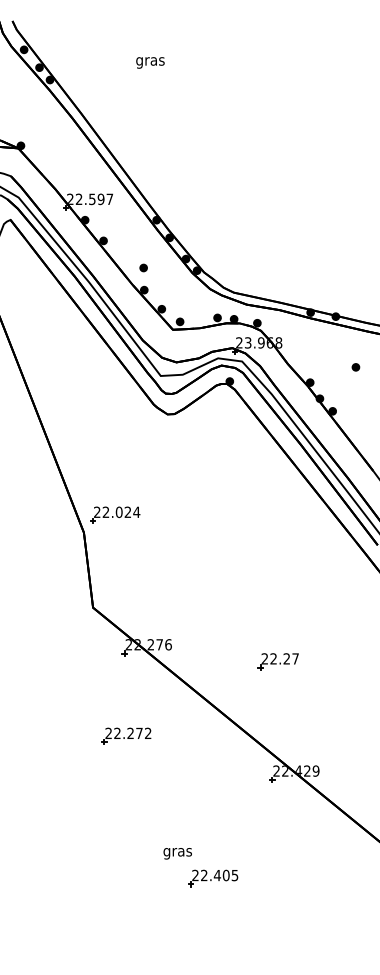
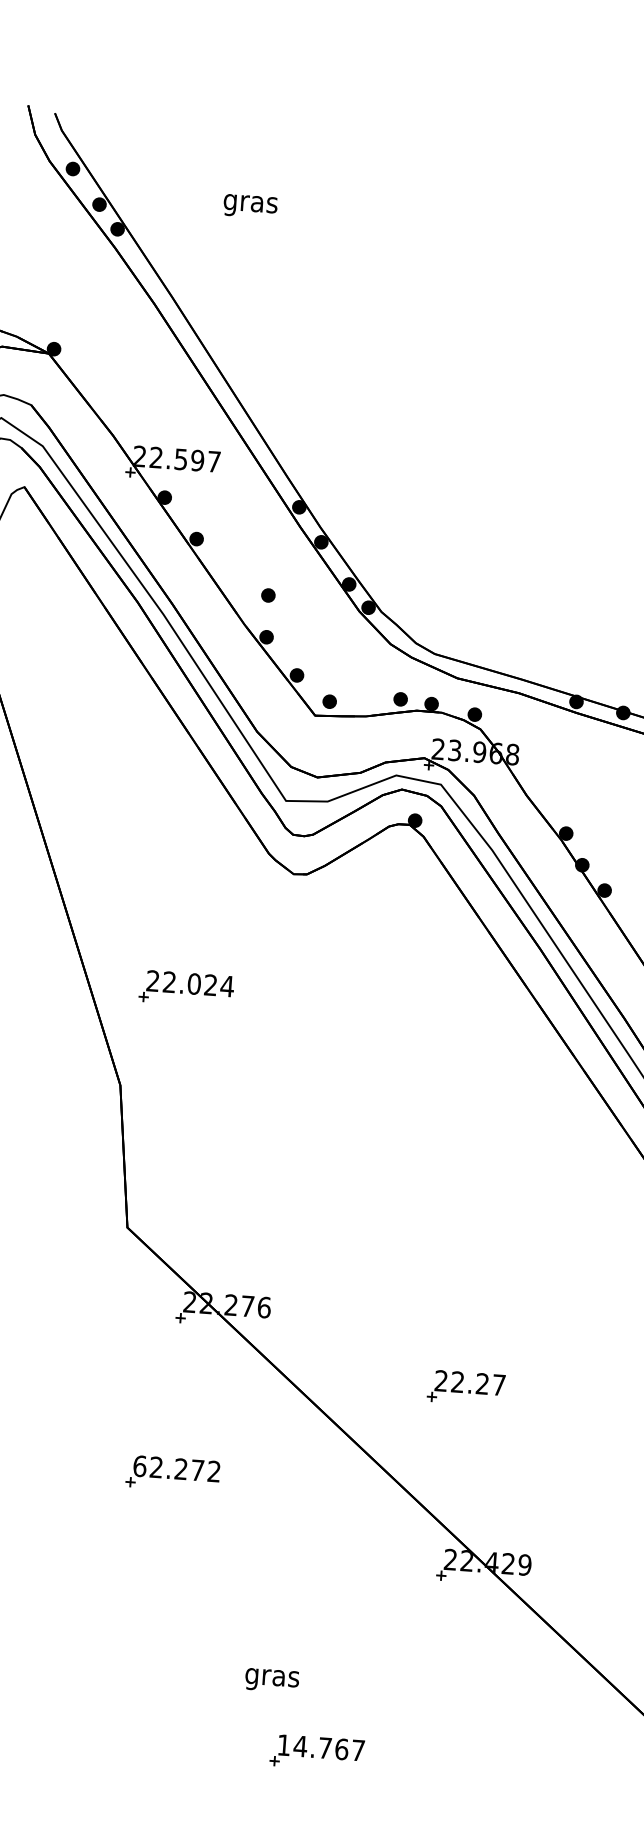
text: (150, 62) -> (250, 205), moved
part: (115, 514) -> (187, 987), moved
part: (277, 661) -> (464, 1387), moved
text: (108, 733) -> (139, 1466), 22.272 -> 62.272
text: (177, 853) -> (271, 1680), moved
text: (215, 875) -> (321, 1747), 22.405 -> 14.767

